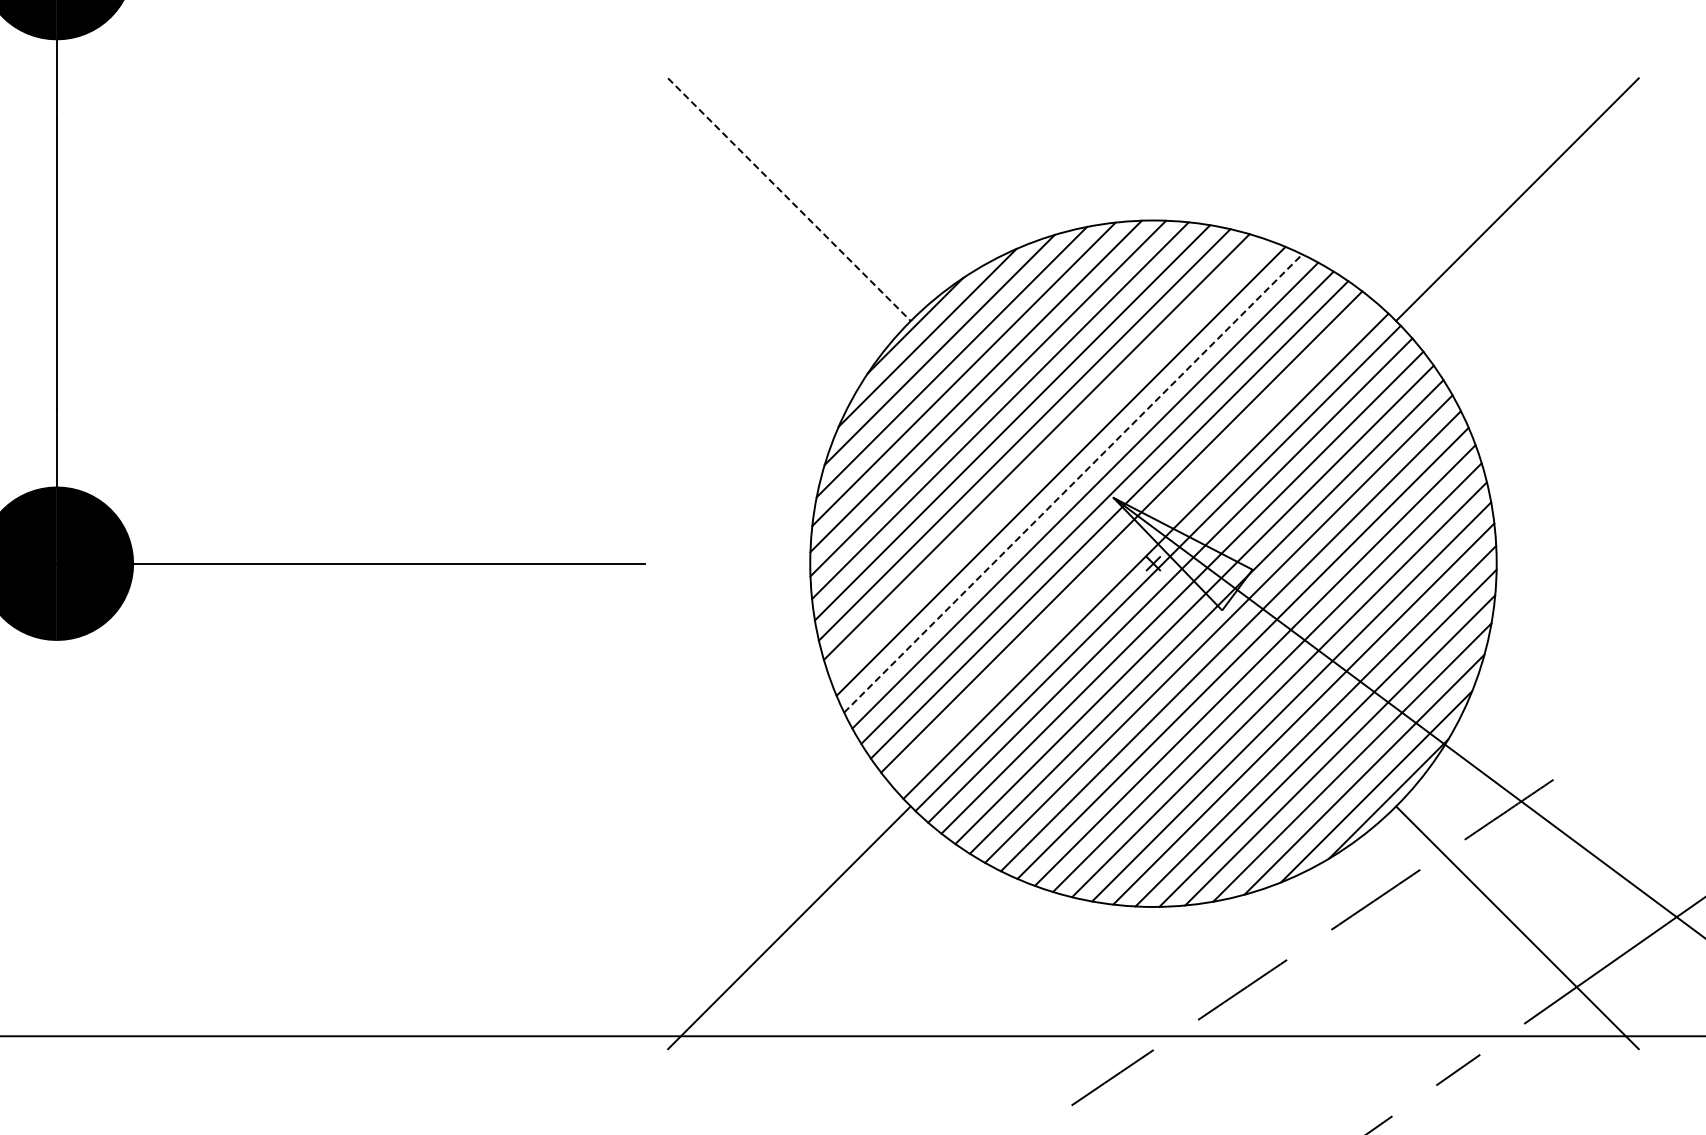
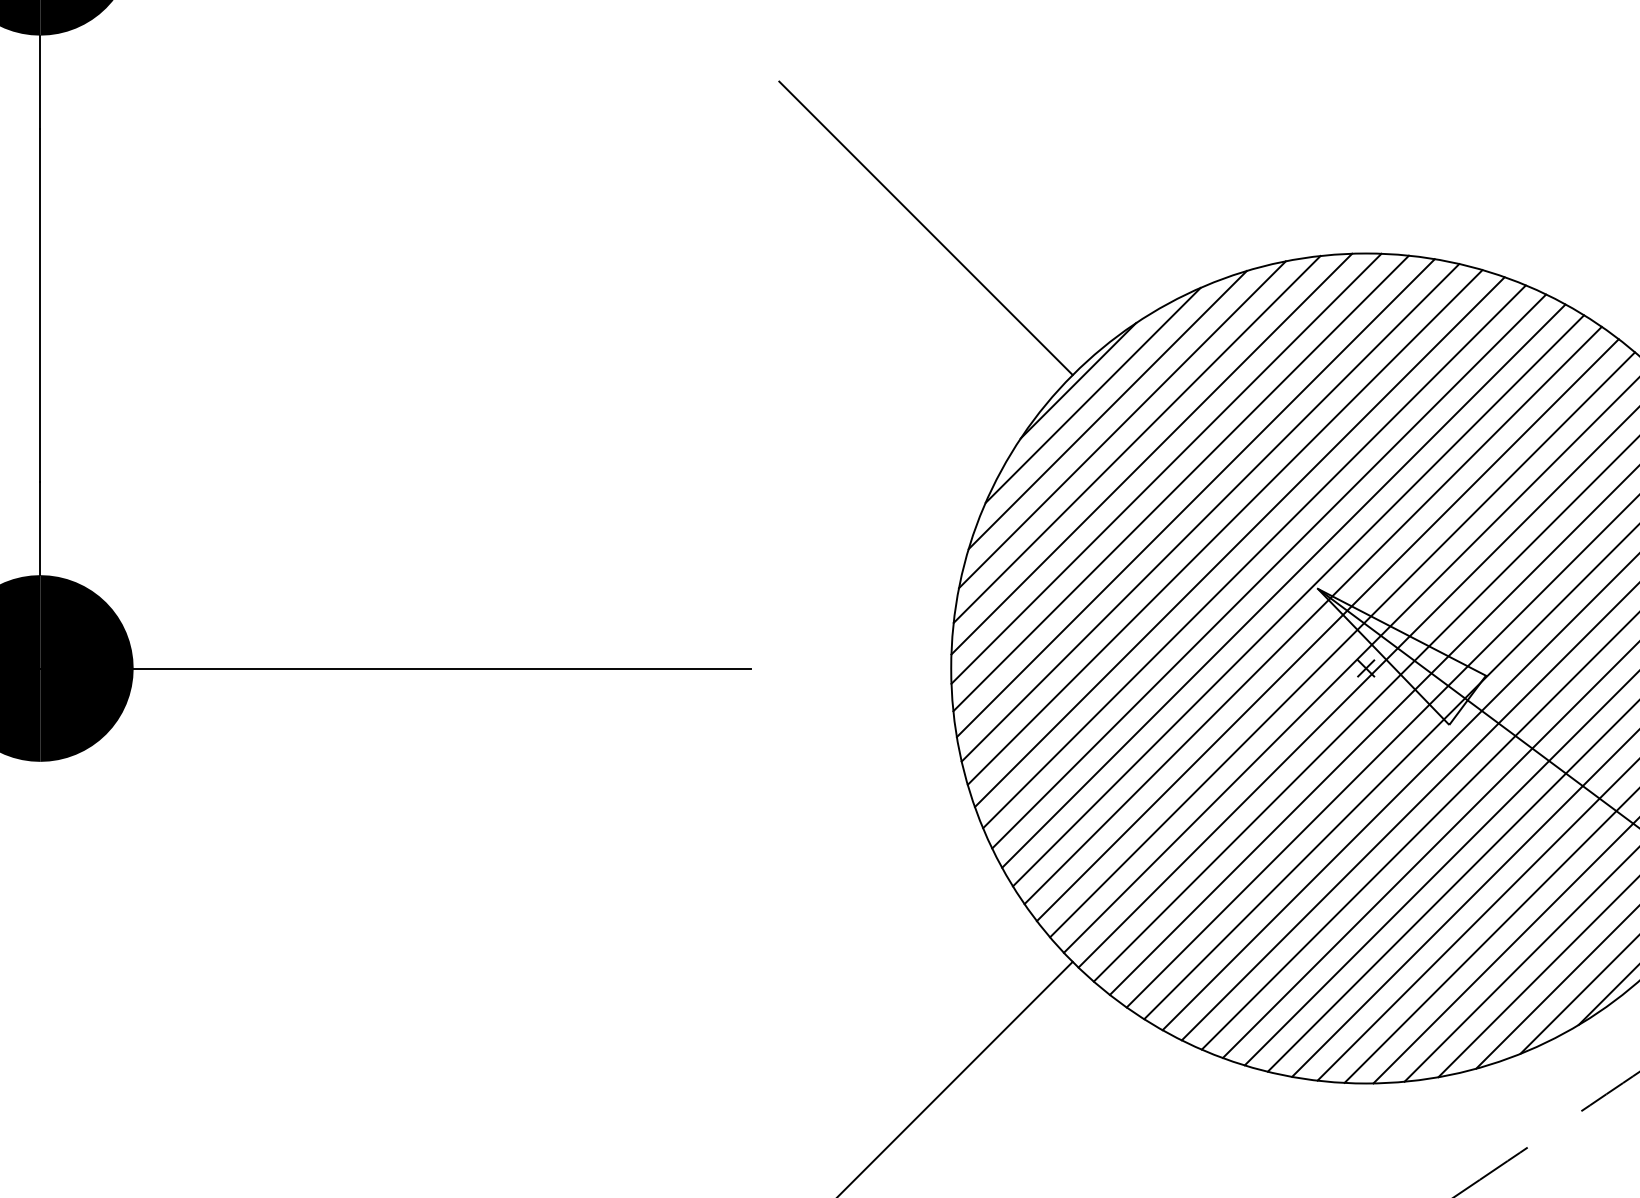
line: (789, 199) -> (926, 228), dashed -> solid
line: (1048, 459) -> (1239, 542), added
line: (1073, 483) -> (1269, 571), dashed -> solid
line: (1133, 544) -> (1342, 645), added

